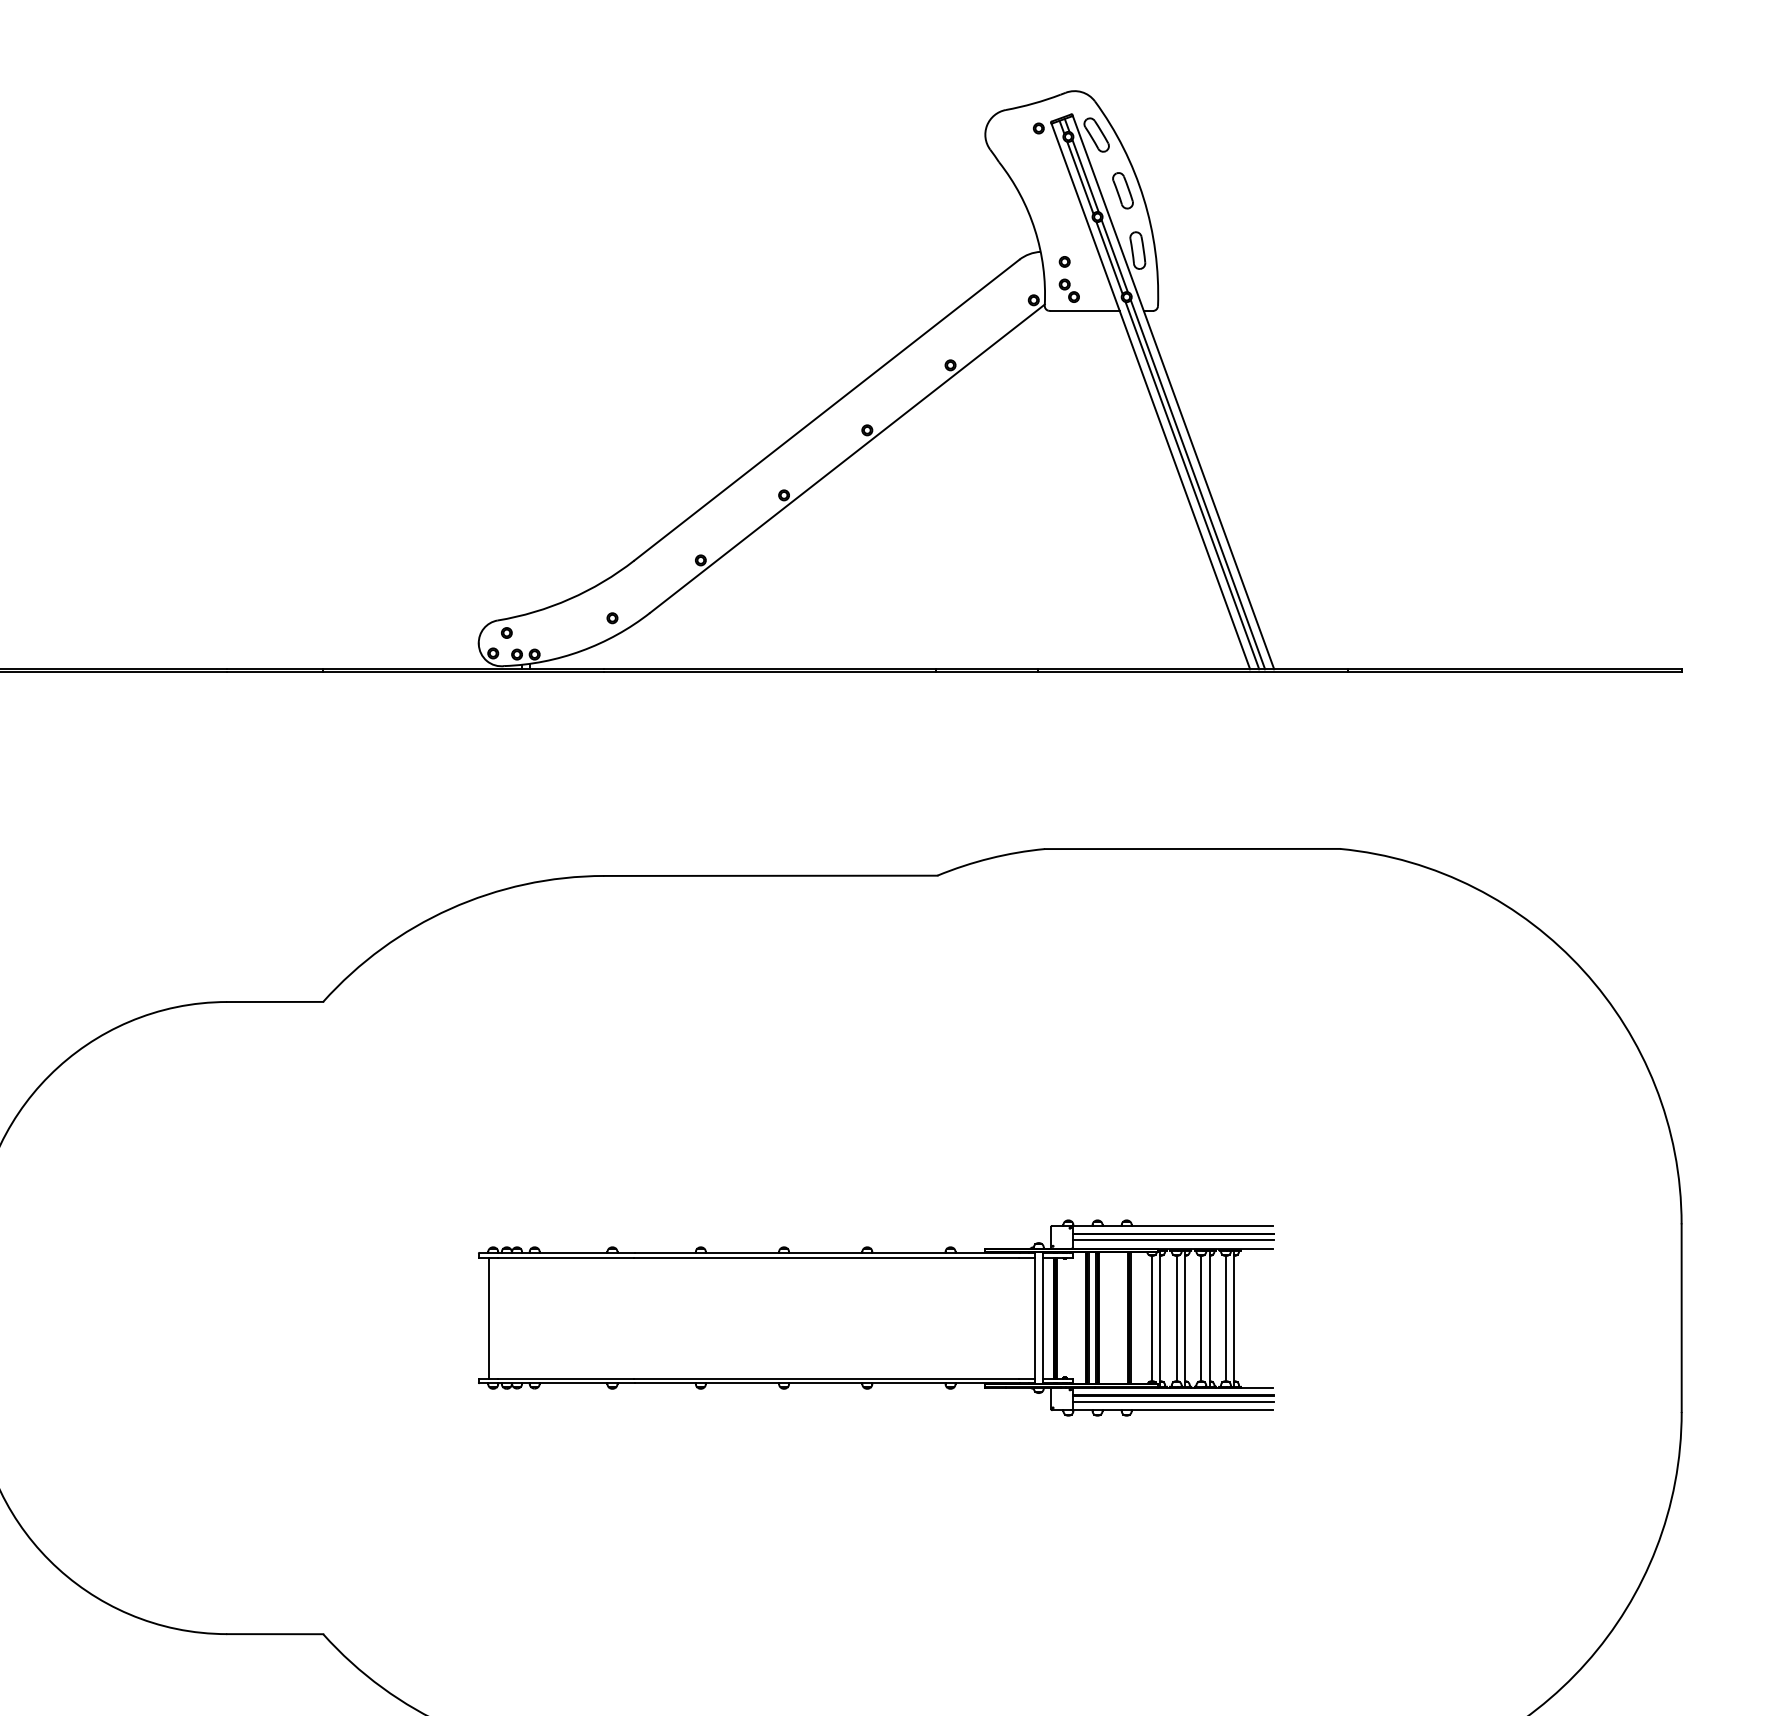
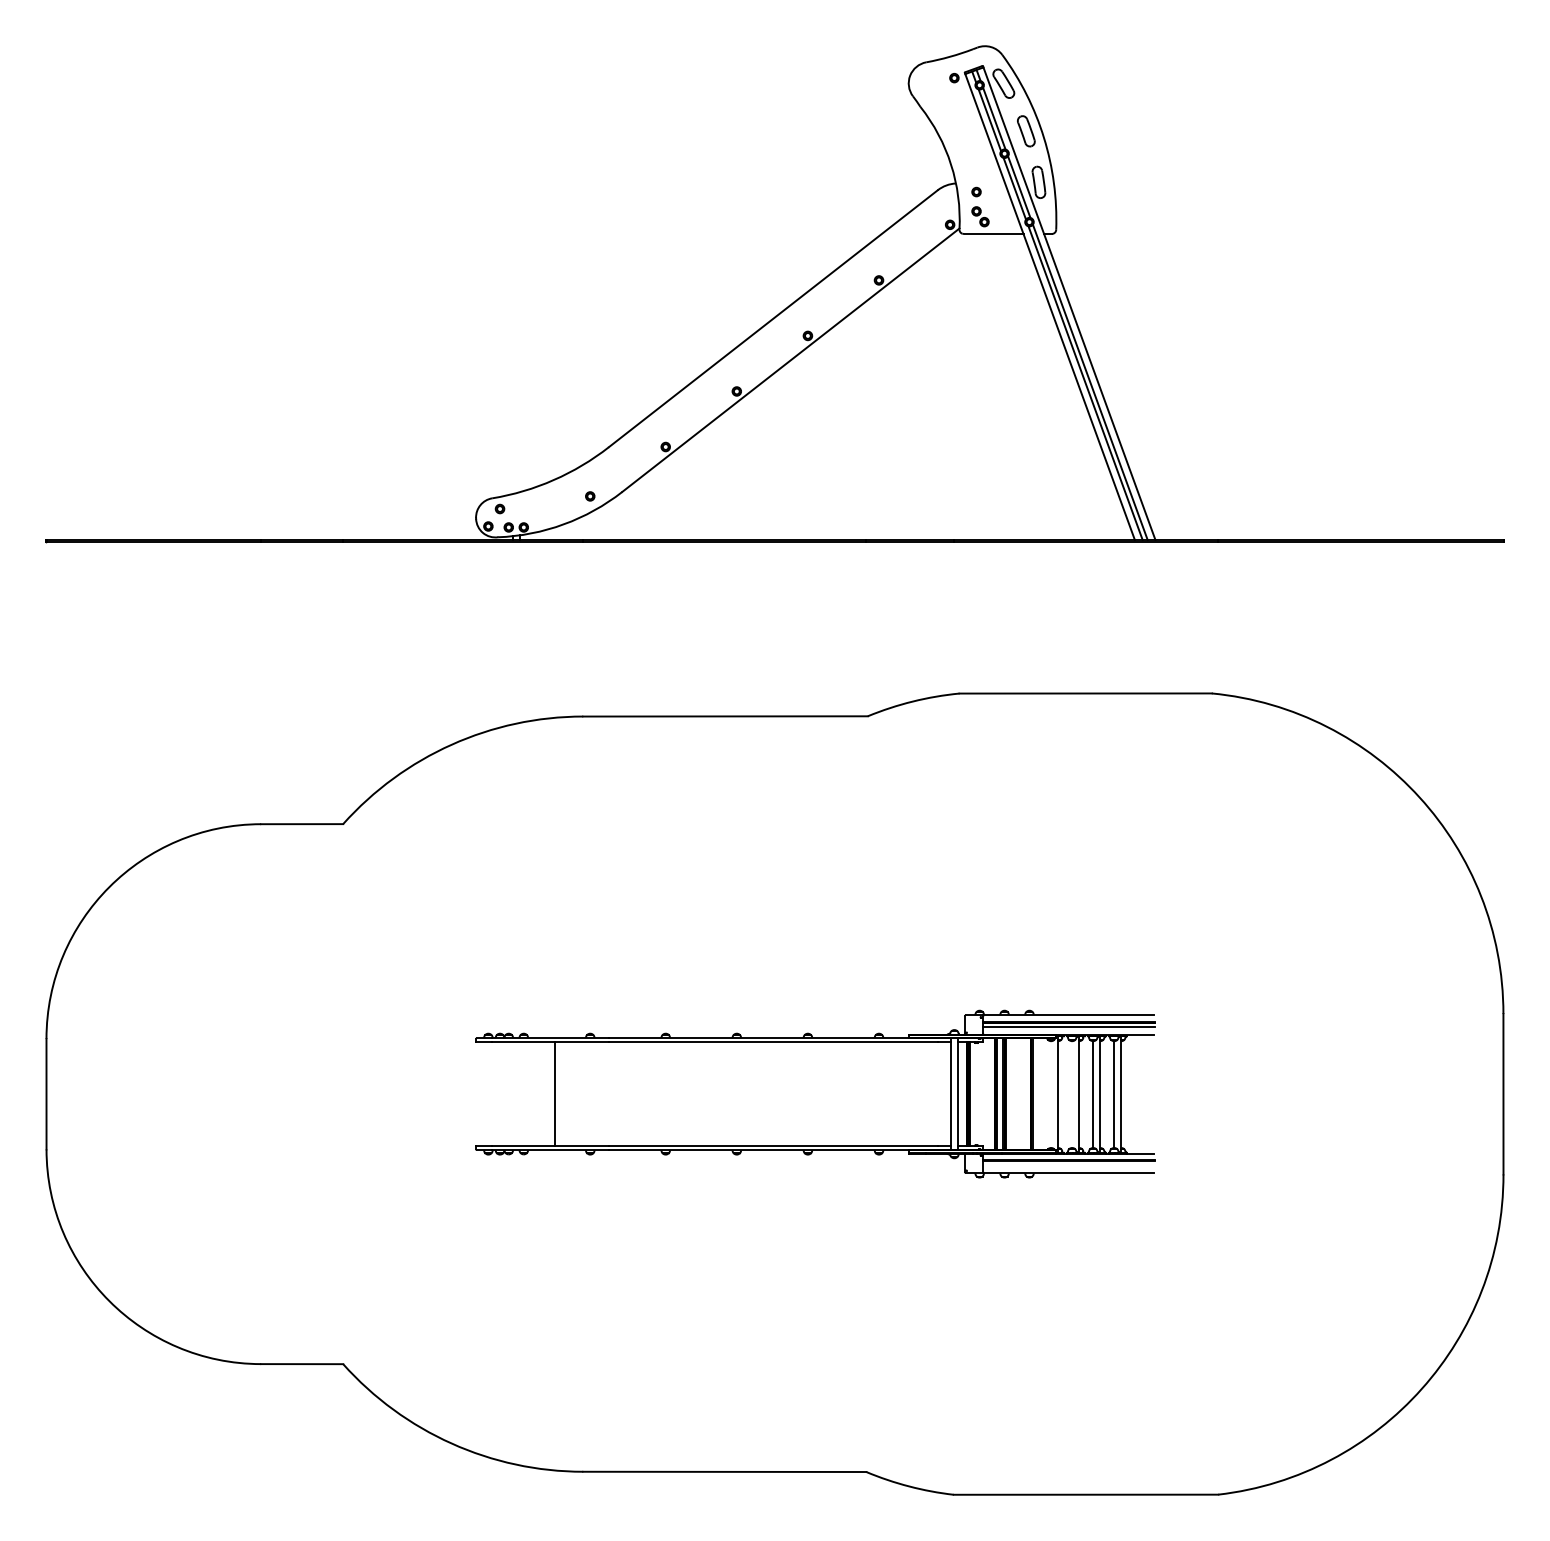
line: (488, 1317) -> (554, 1093), moved
line: (1152, 1318) -> (1051, 1094), removed
line: (1177, 1318) -> (1072, 1094), removed
line: (1172, 1401) -> (1068, 1165), removed

